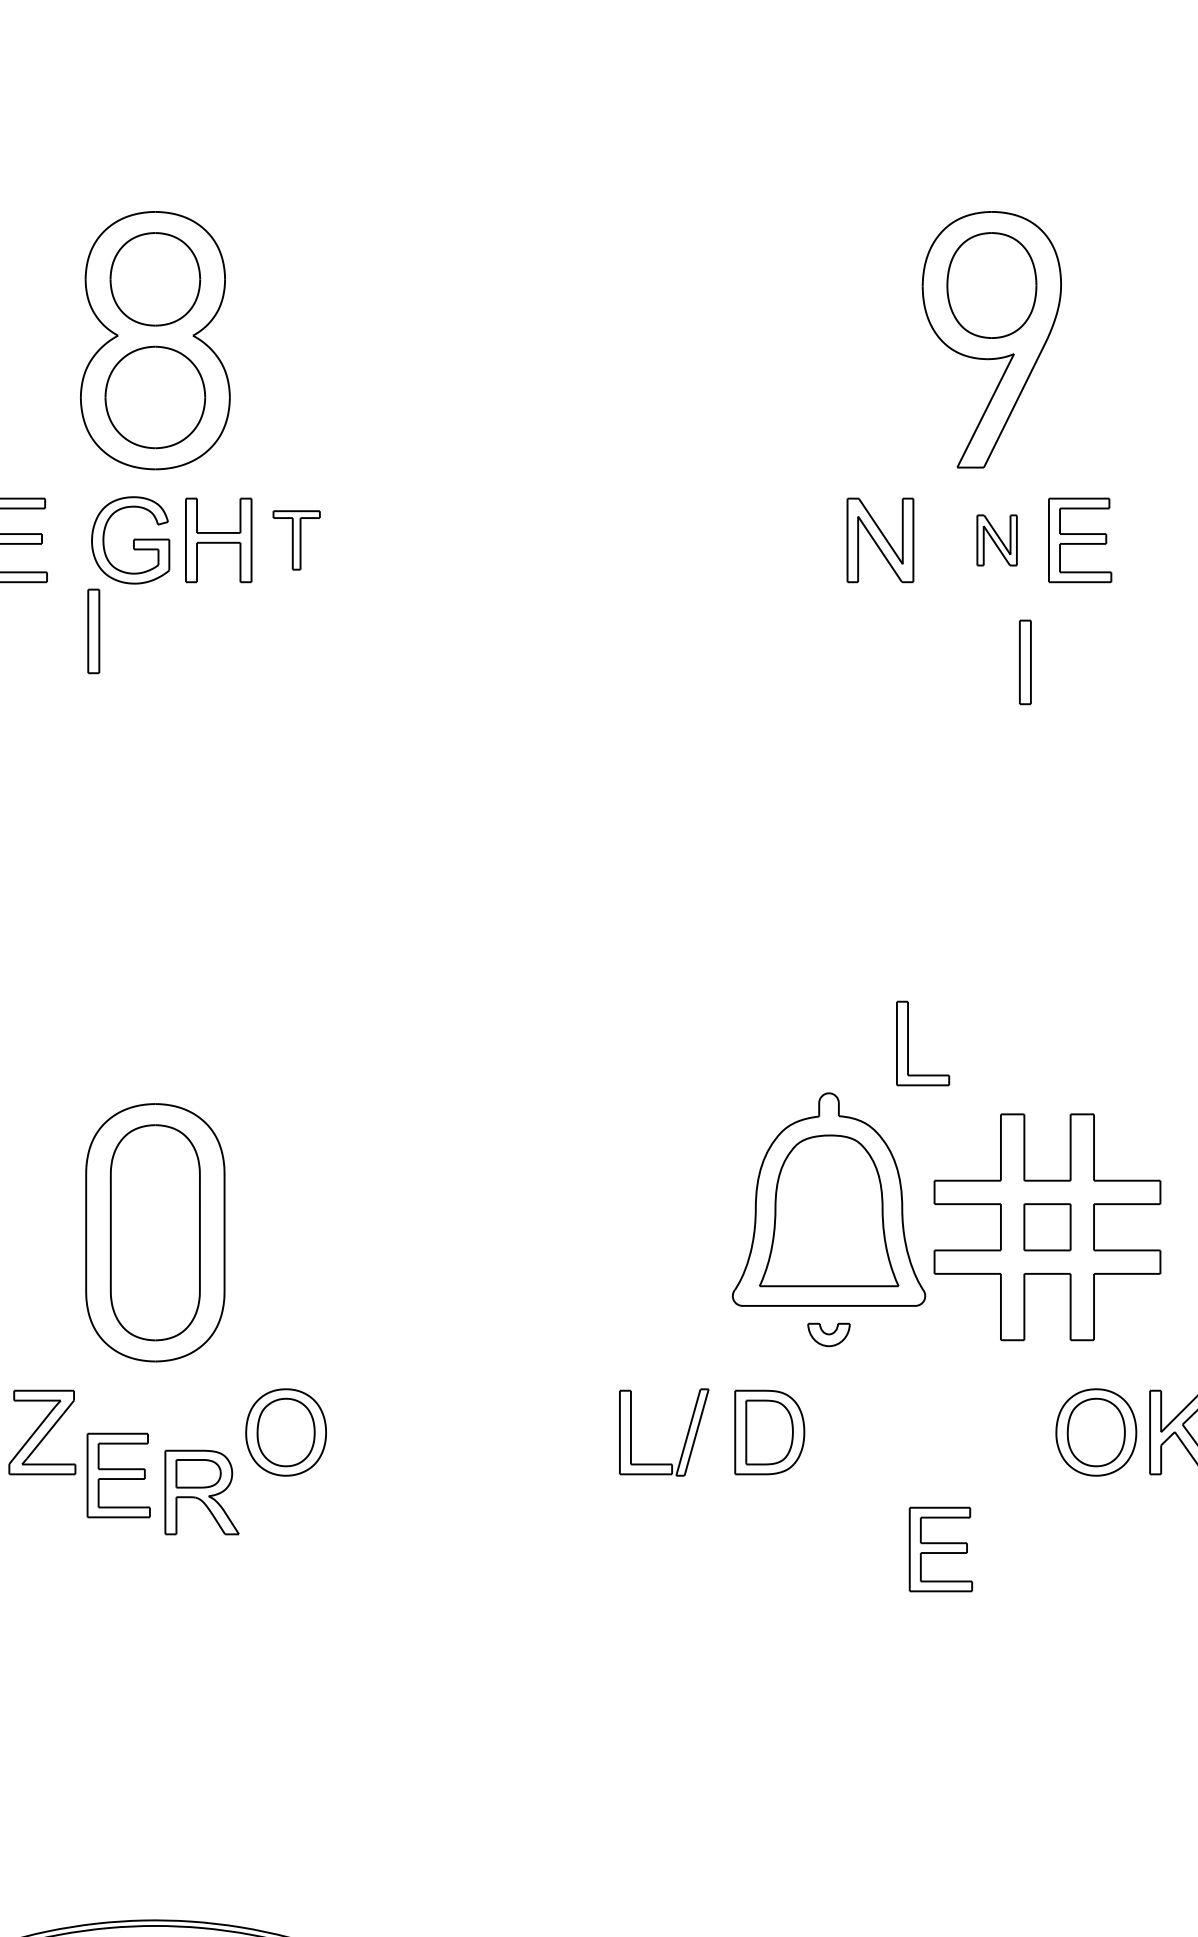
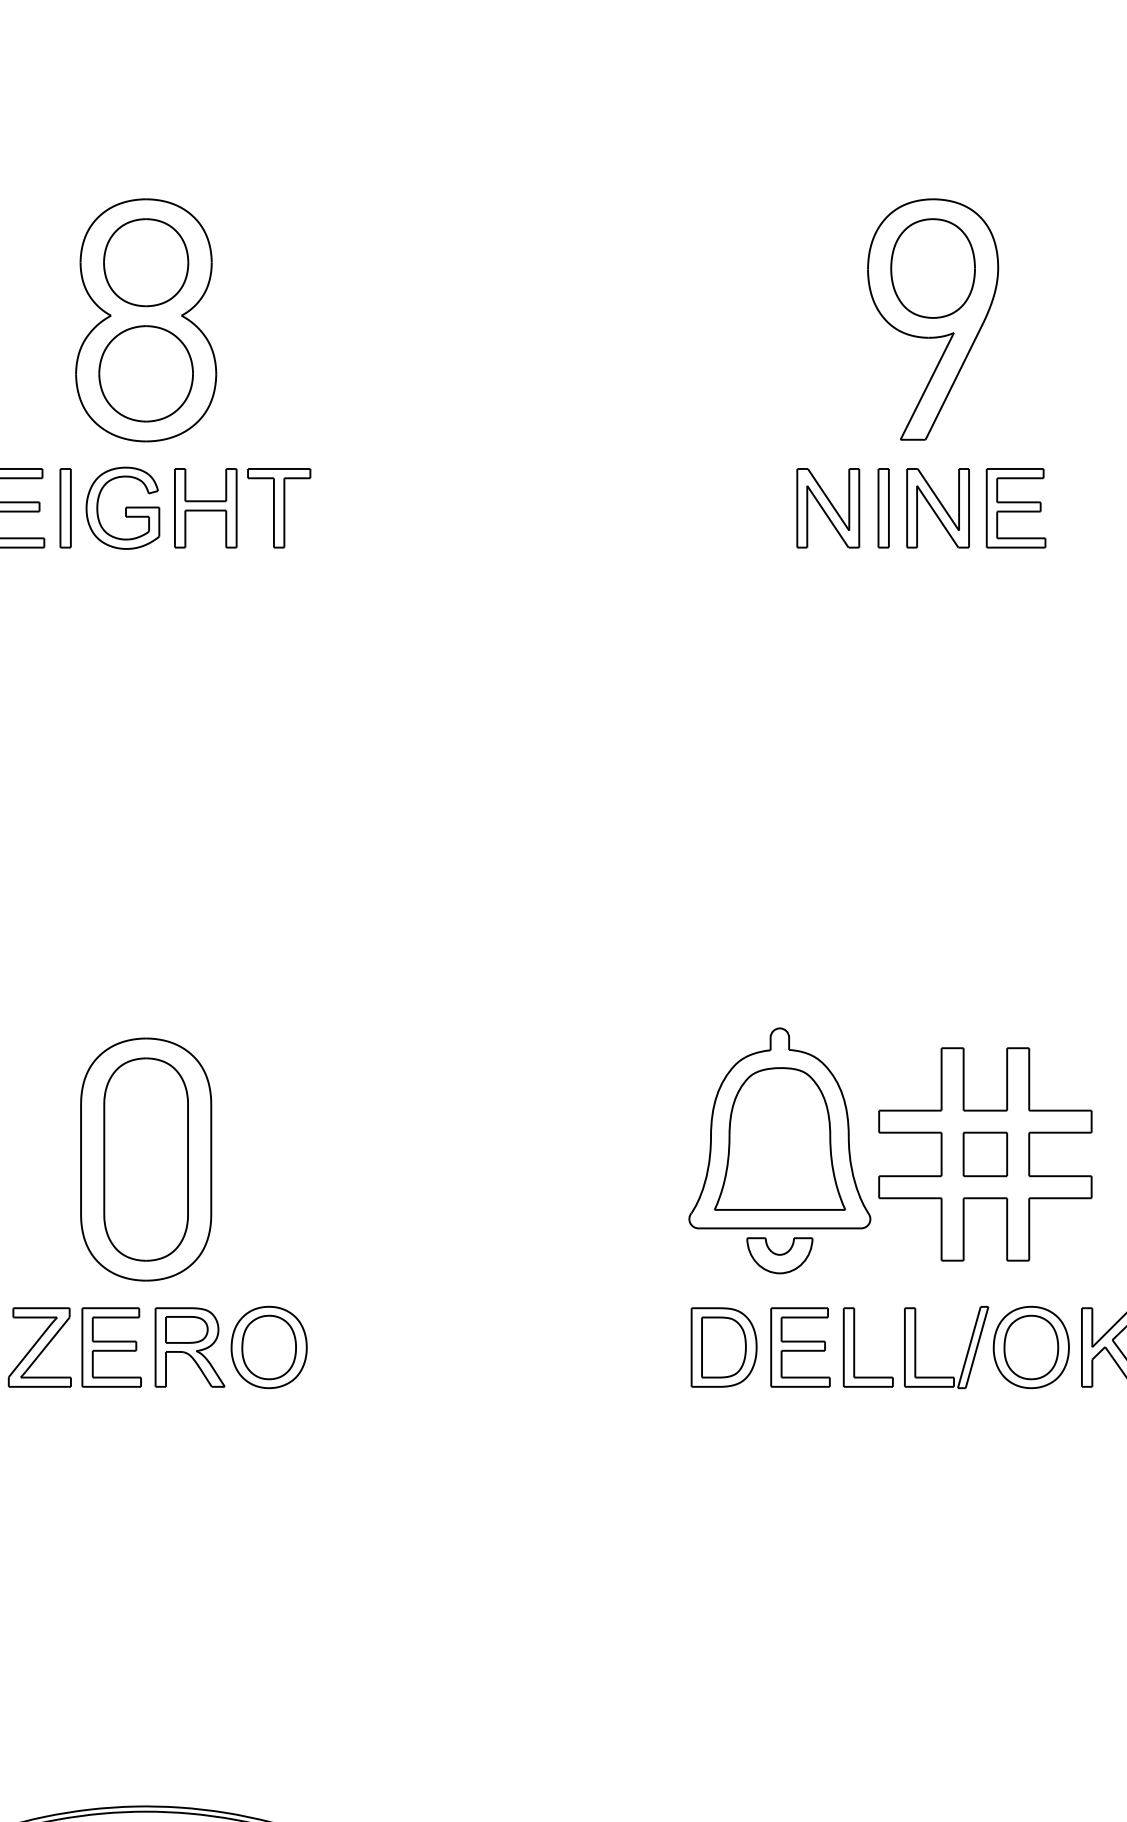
part: (296, 540) -> (278, 508), size x1.43
part: (996, 540) -> (937, 508), size x1.67
part: (93, 631) -> (65, 508), moved
part: (1025, 662) -> (883, 508), moved
part: (908, 1043) -> (854, 1347), moved
part: (828, 1334) -> (779, 1255), size x1.67
part: (685, 1438) -> (966, 1353), moved
part: (118, 1475) -> (111, 1347), moved
part: (201, 1492) -> (189, 1347), moved
part: (940, 1549) -> (800, 1347), moved

